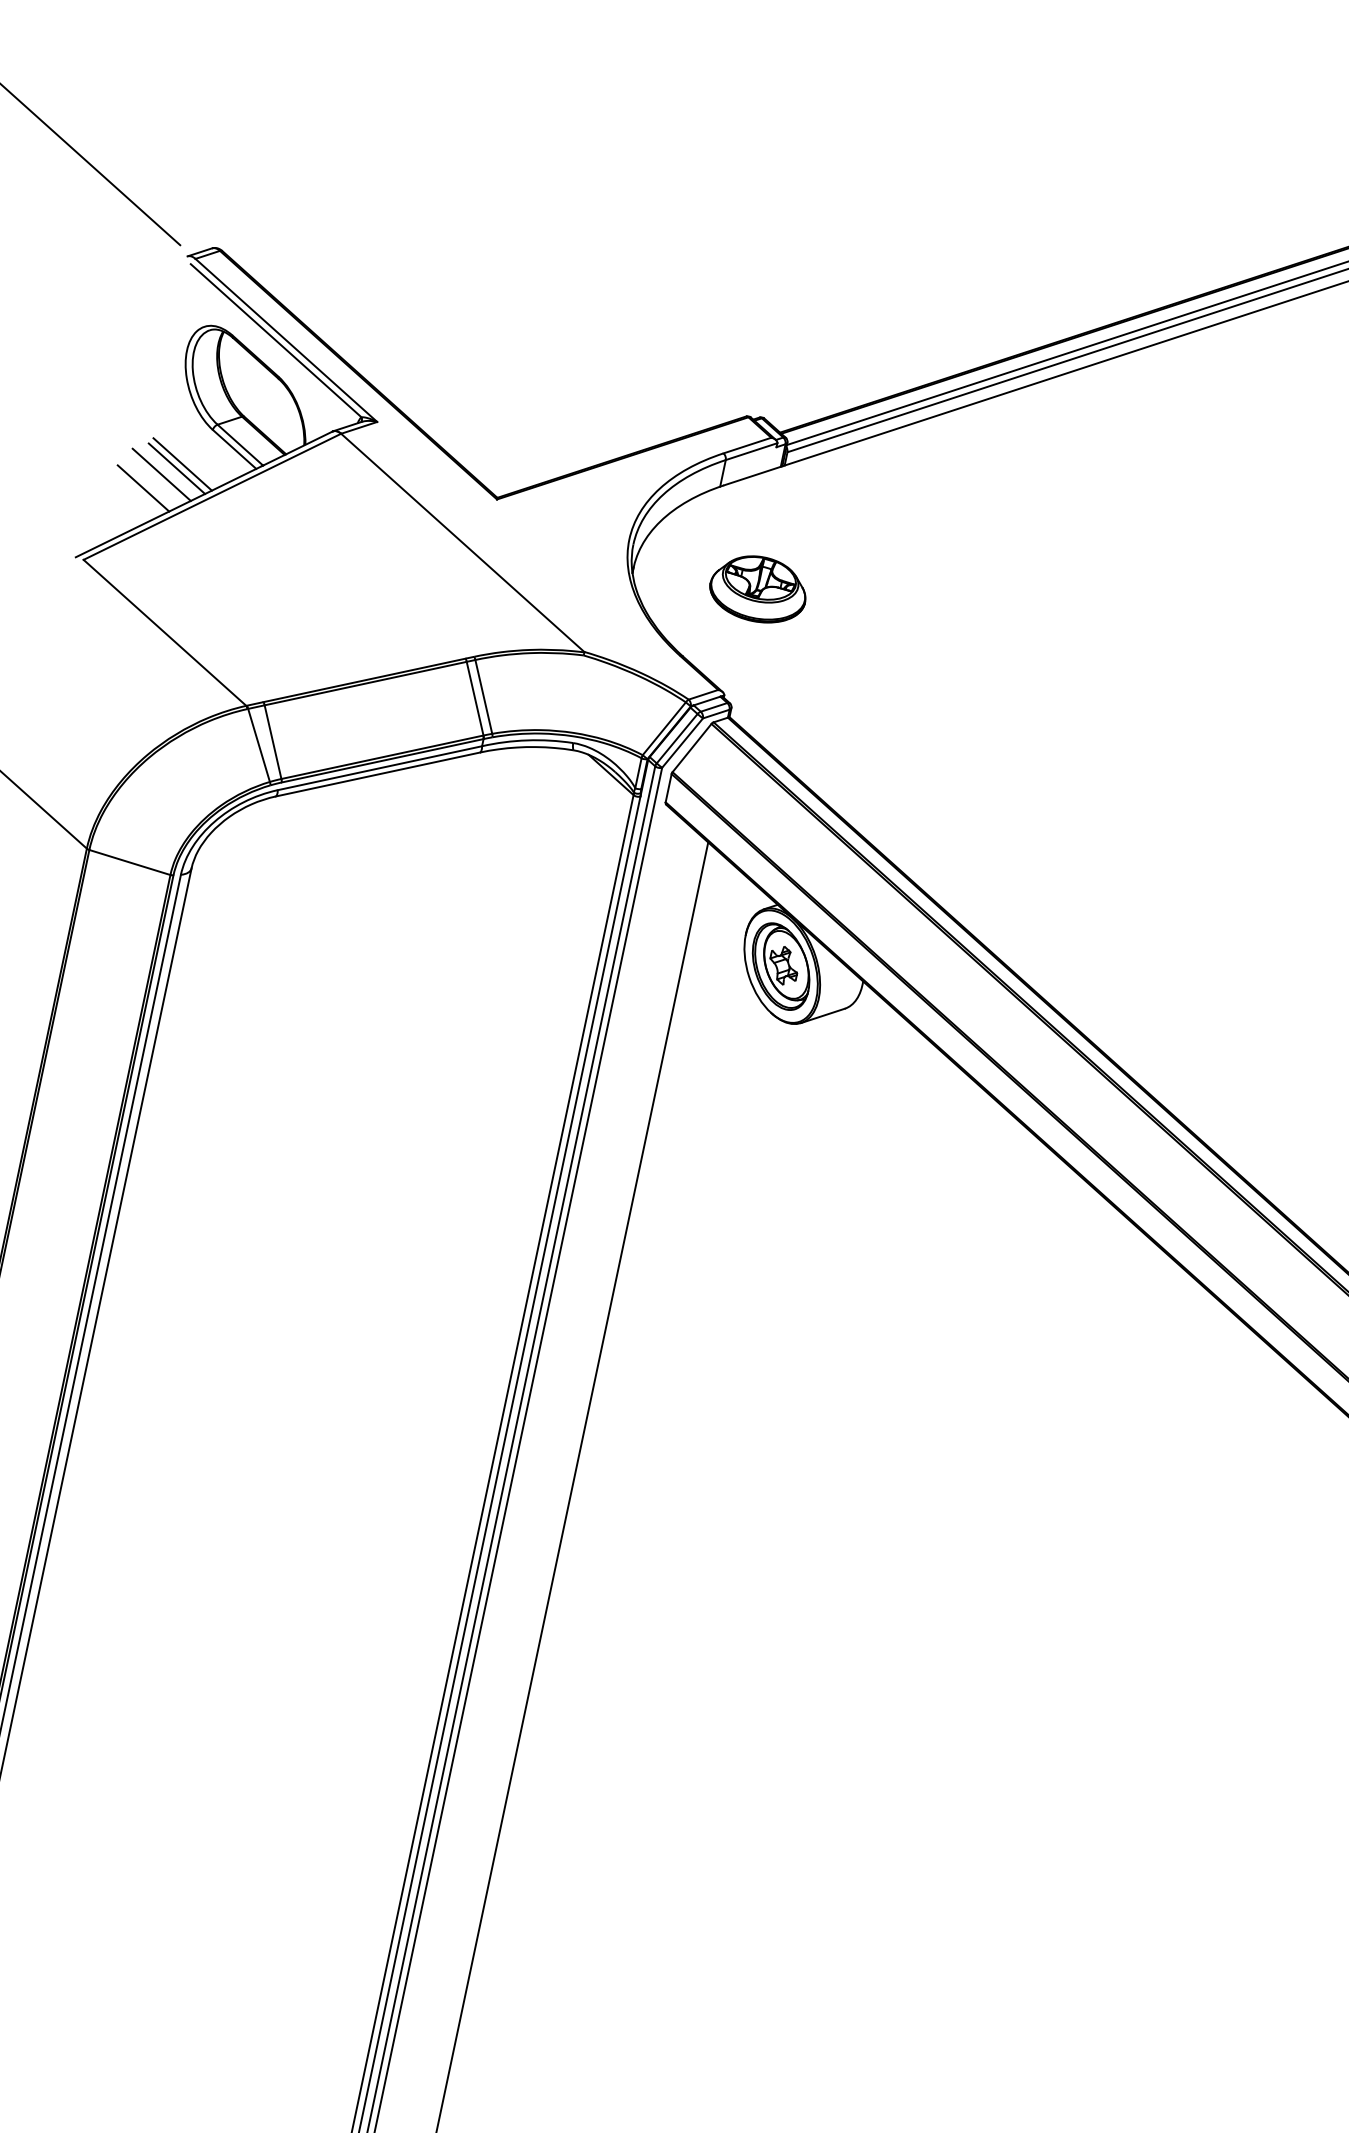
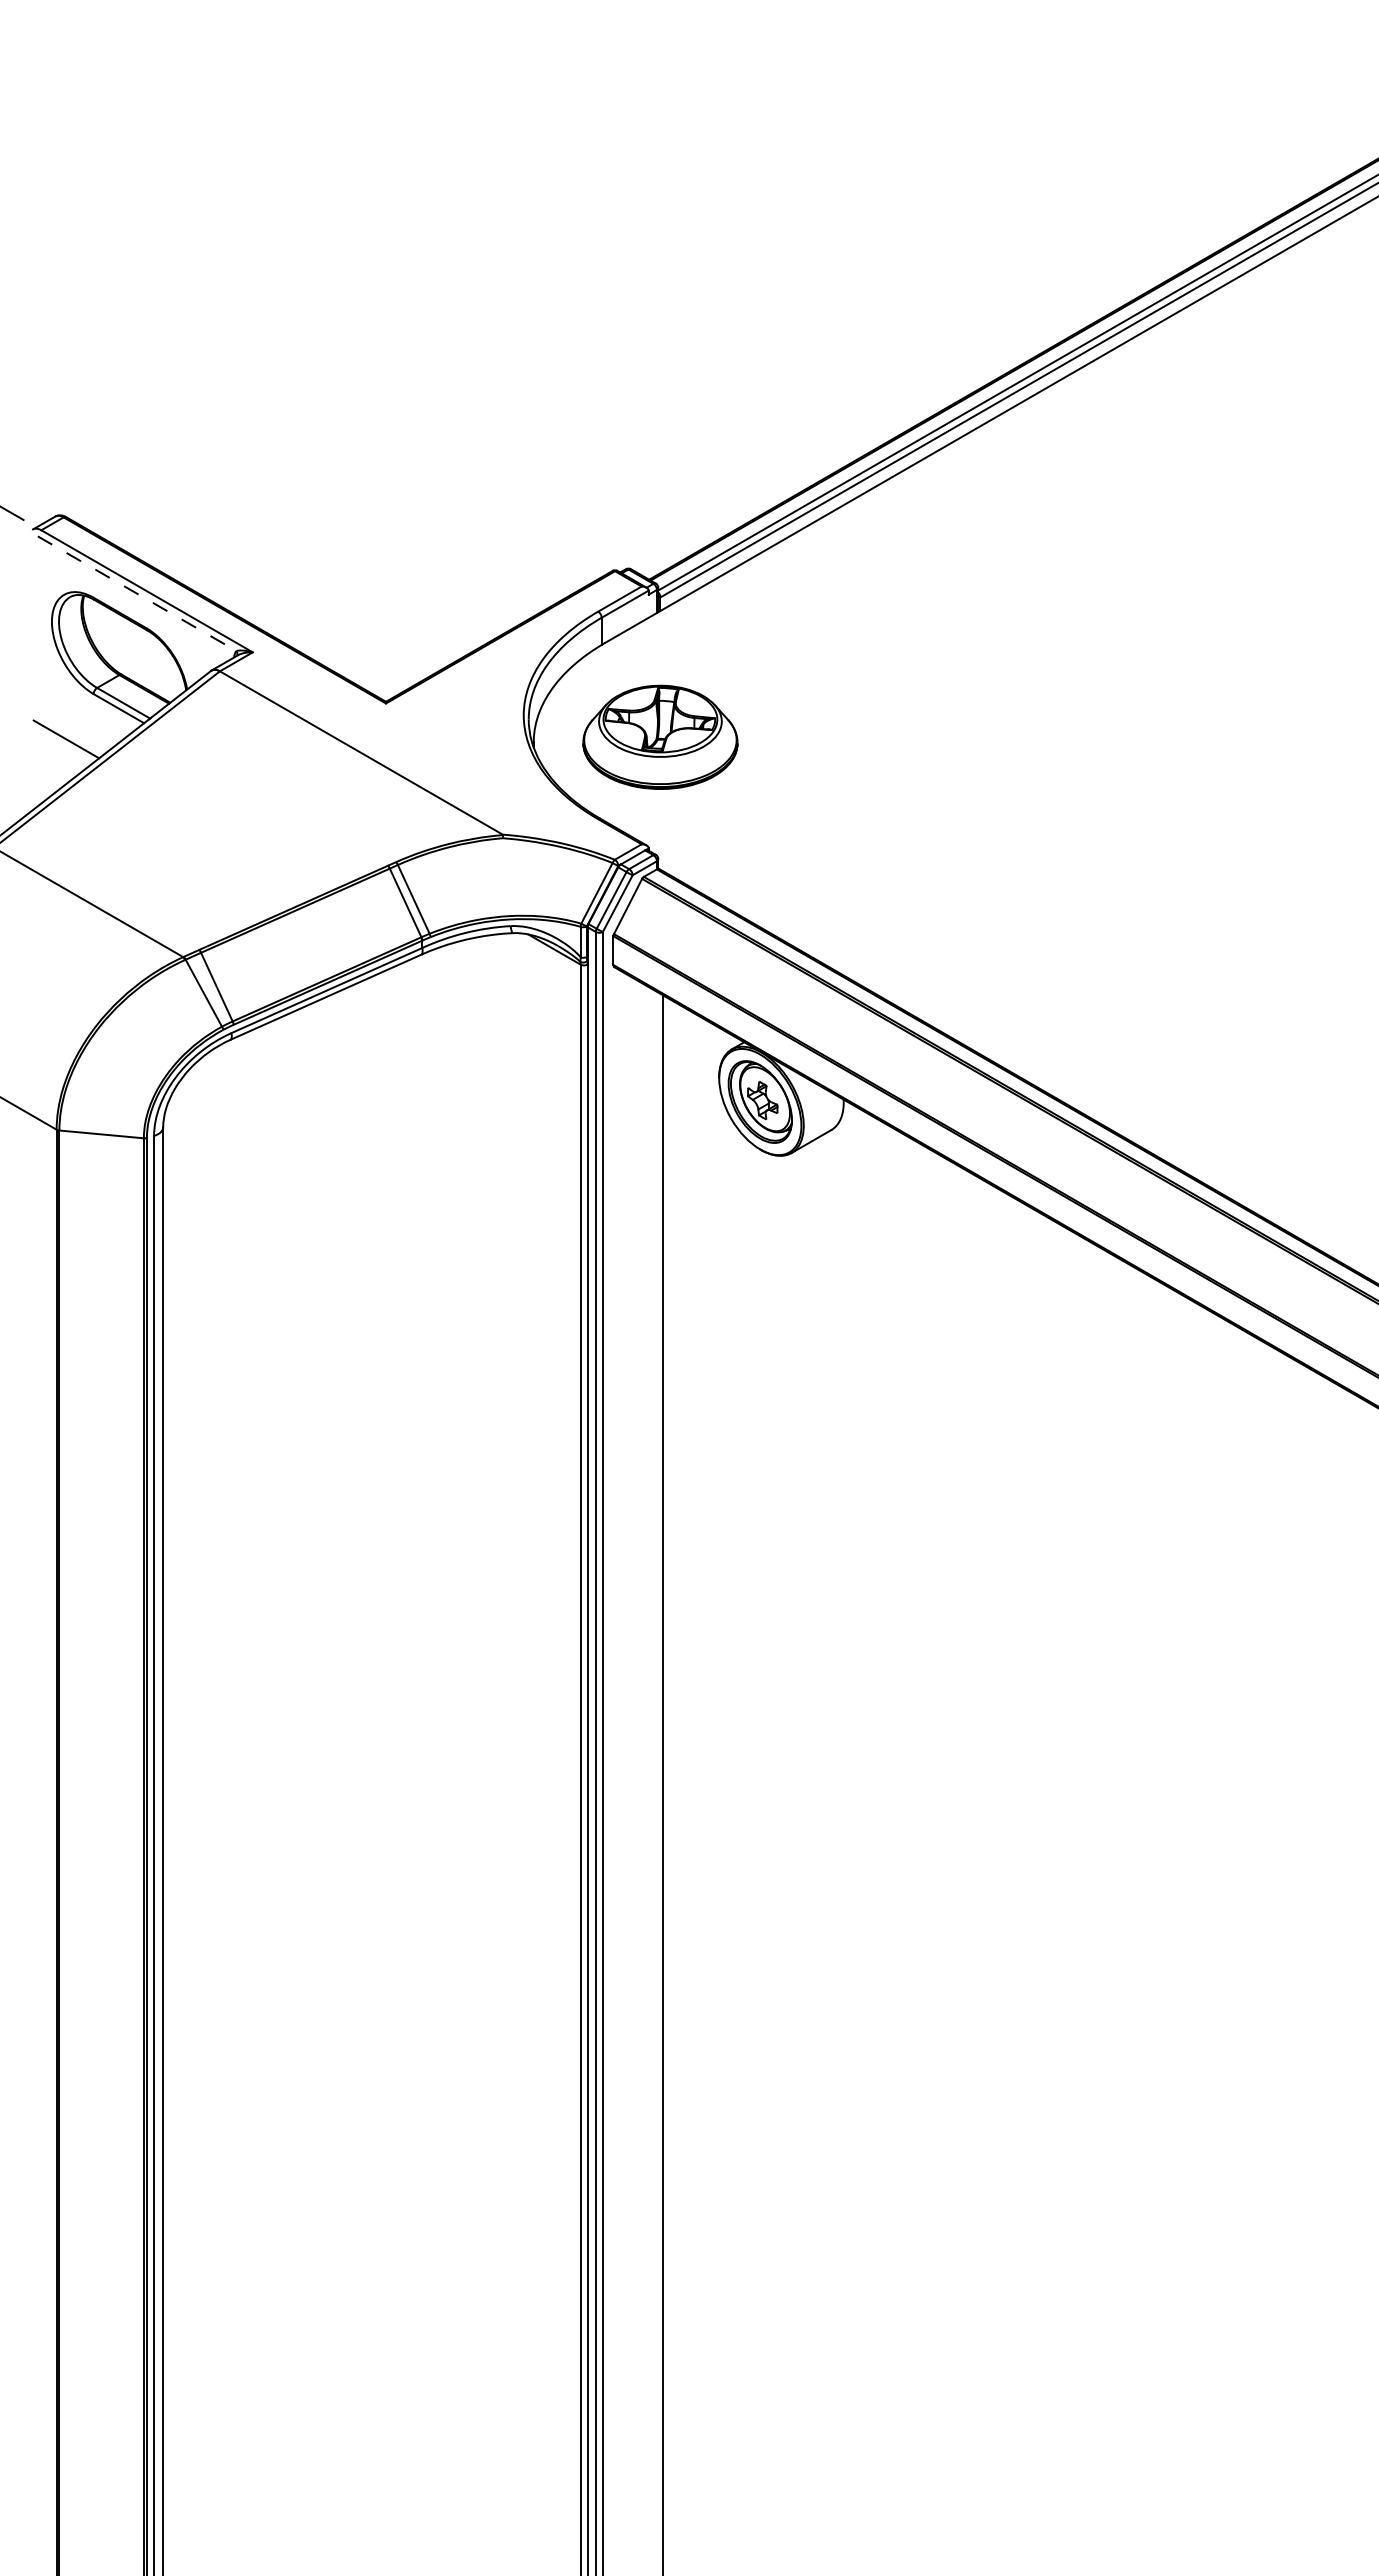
line: (276, 340) -> (137, 593), solid -> dashed
line: (183, 463) -> (71, 733), removed
line: (161, 474) -> (52, 748), removed
line: (143, 488) -> (37, 765), removed
part: (758, 589) -> (660, 737), size x1.6

